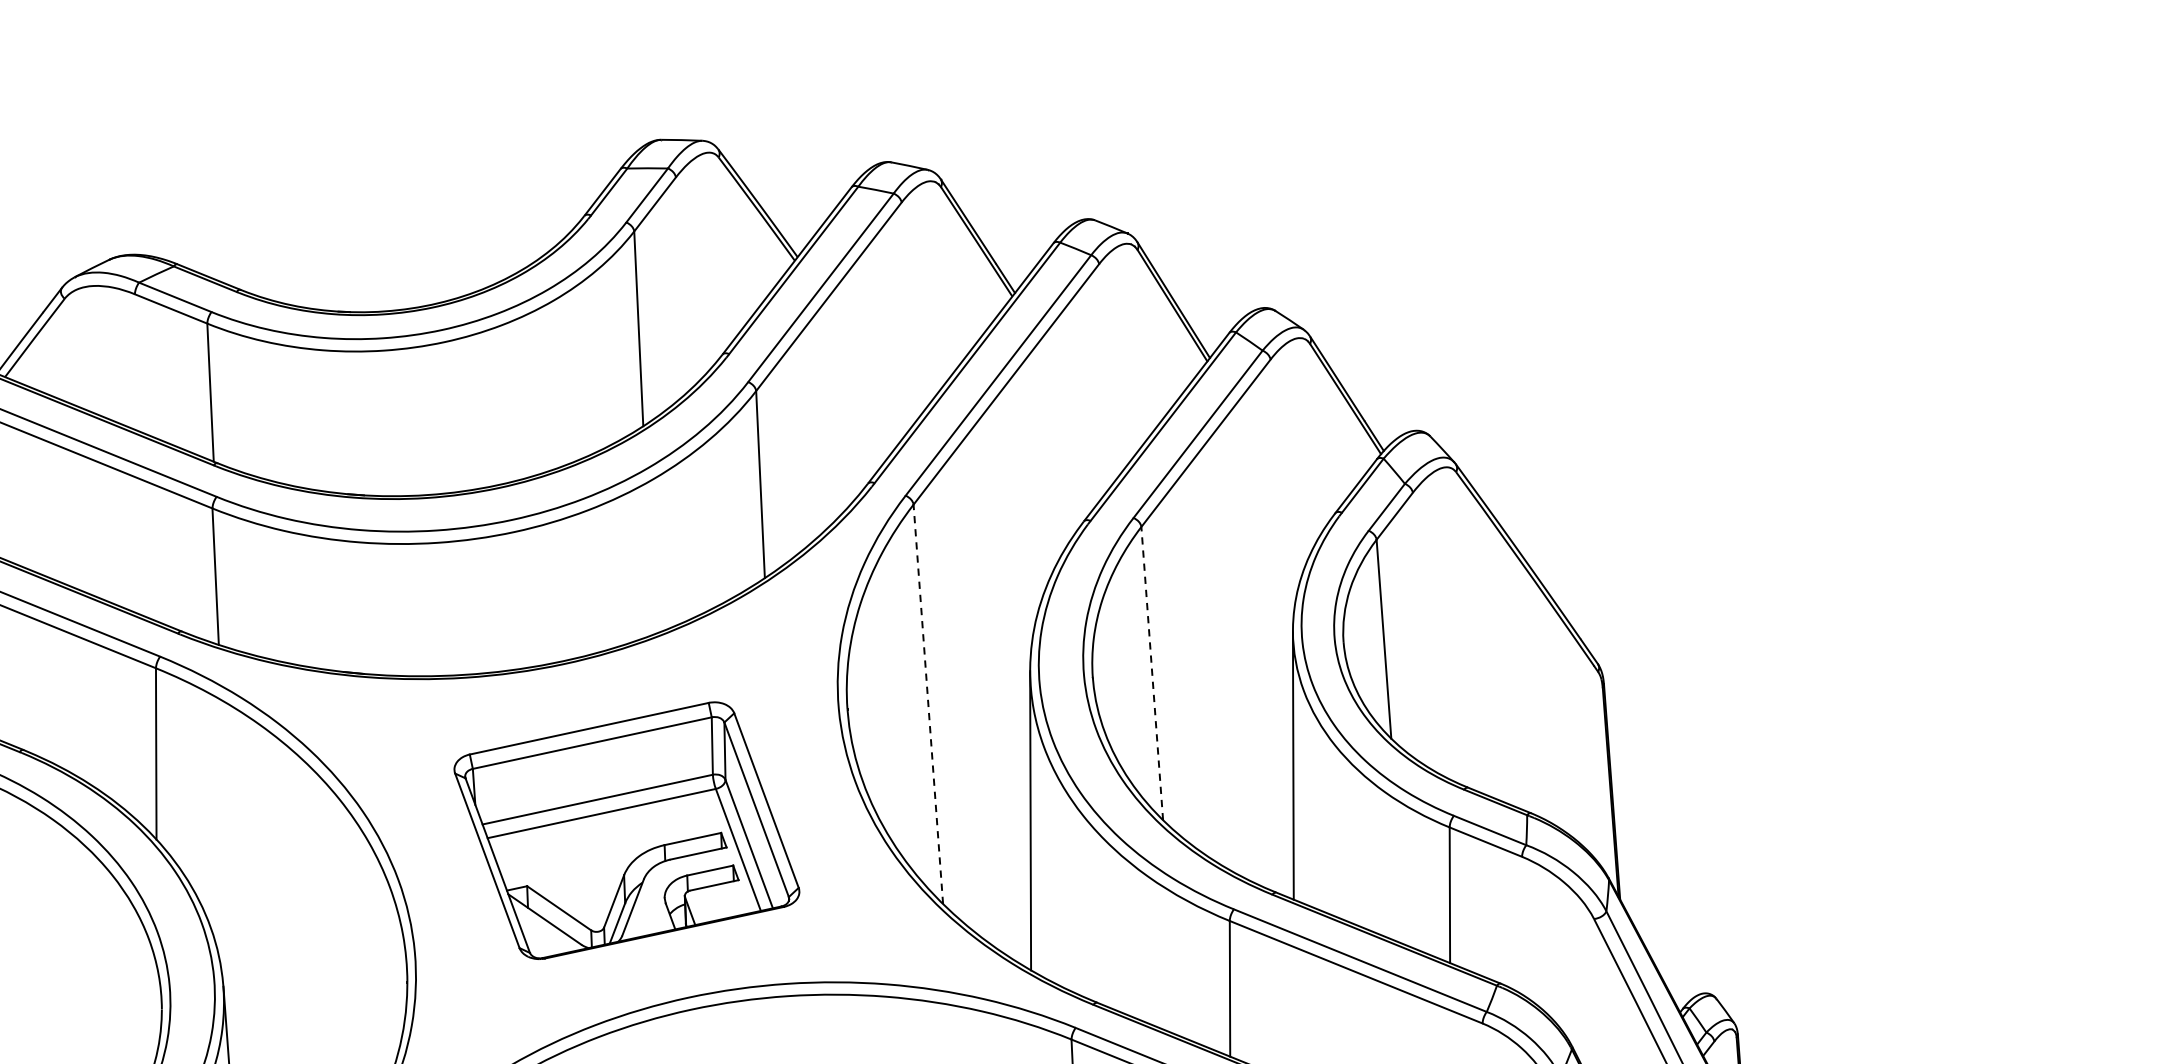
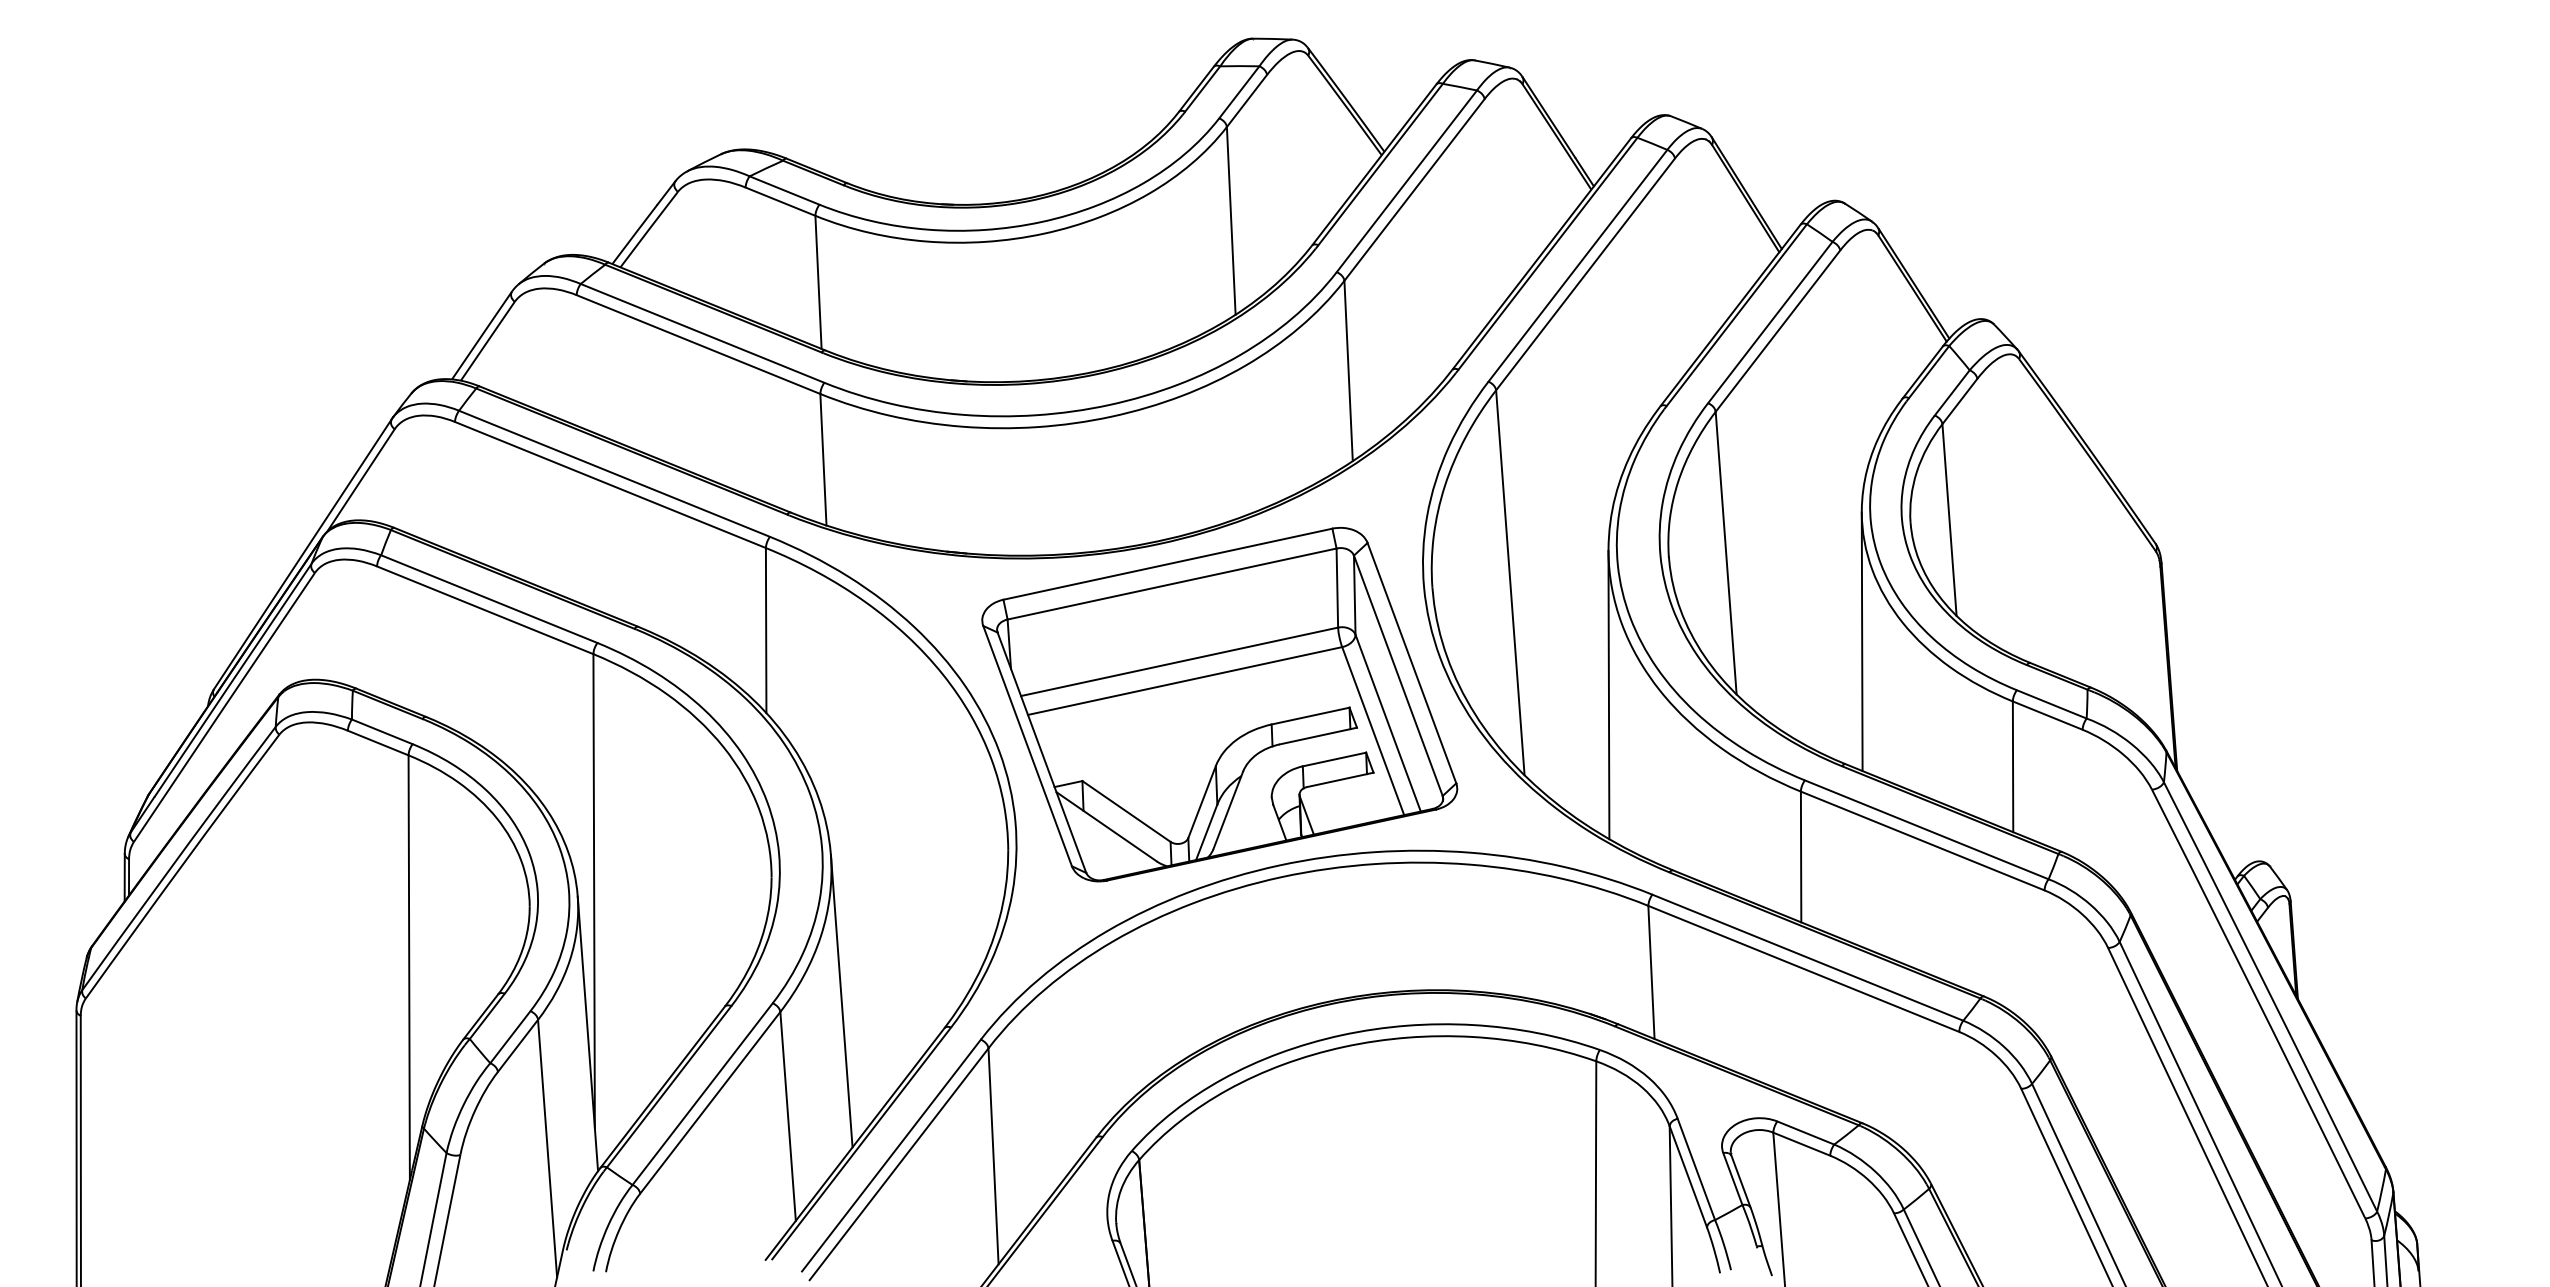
line: (1152, 673) -> (1726, 553), dashed -> solid
line: (928, 704) -> (1510, 582), dashed -> solid
part: (626, 830) -> (1219, 704), size x1.43

